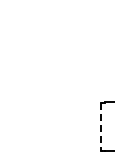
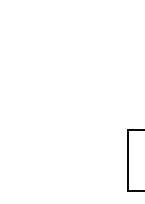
line: (101, 127) -> (128, 161), dashed -> solid

